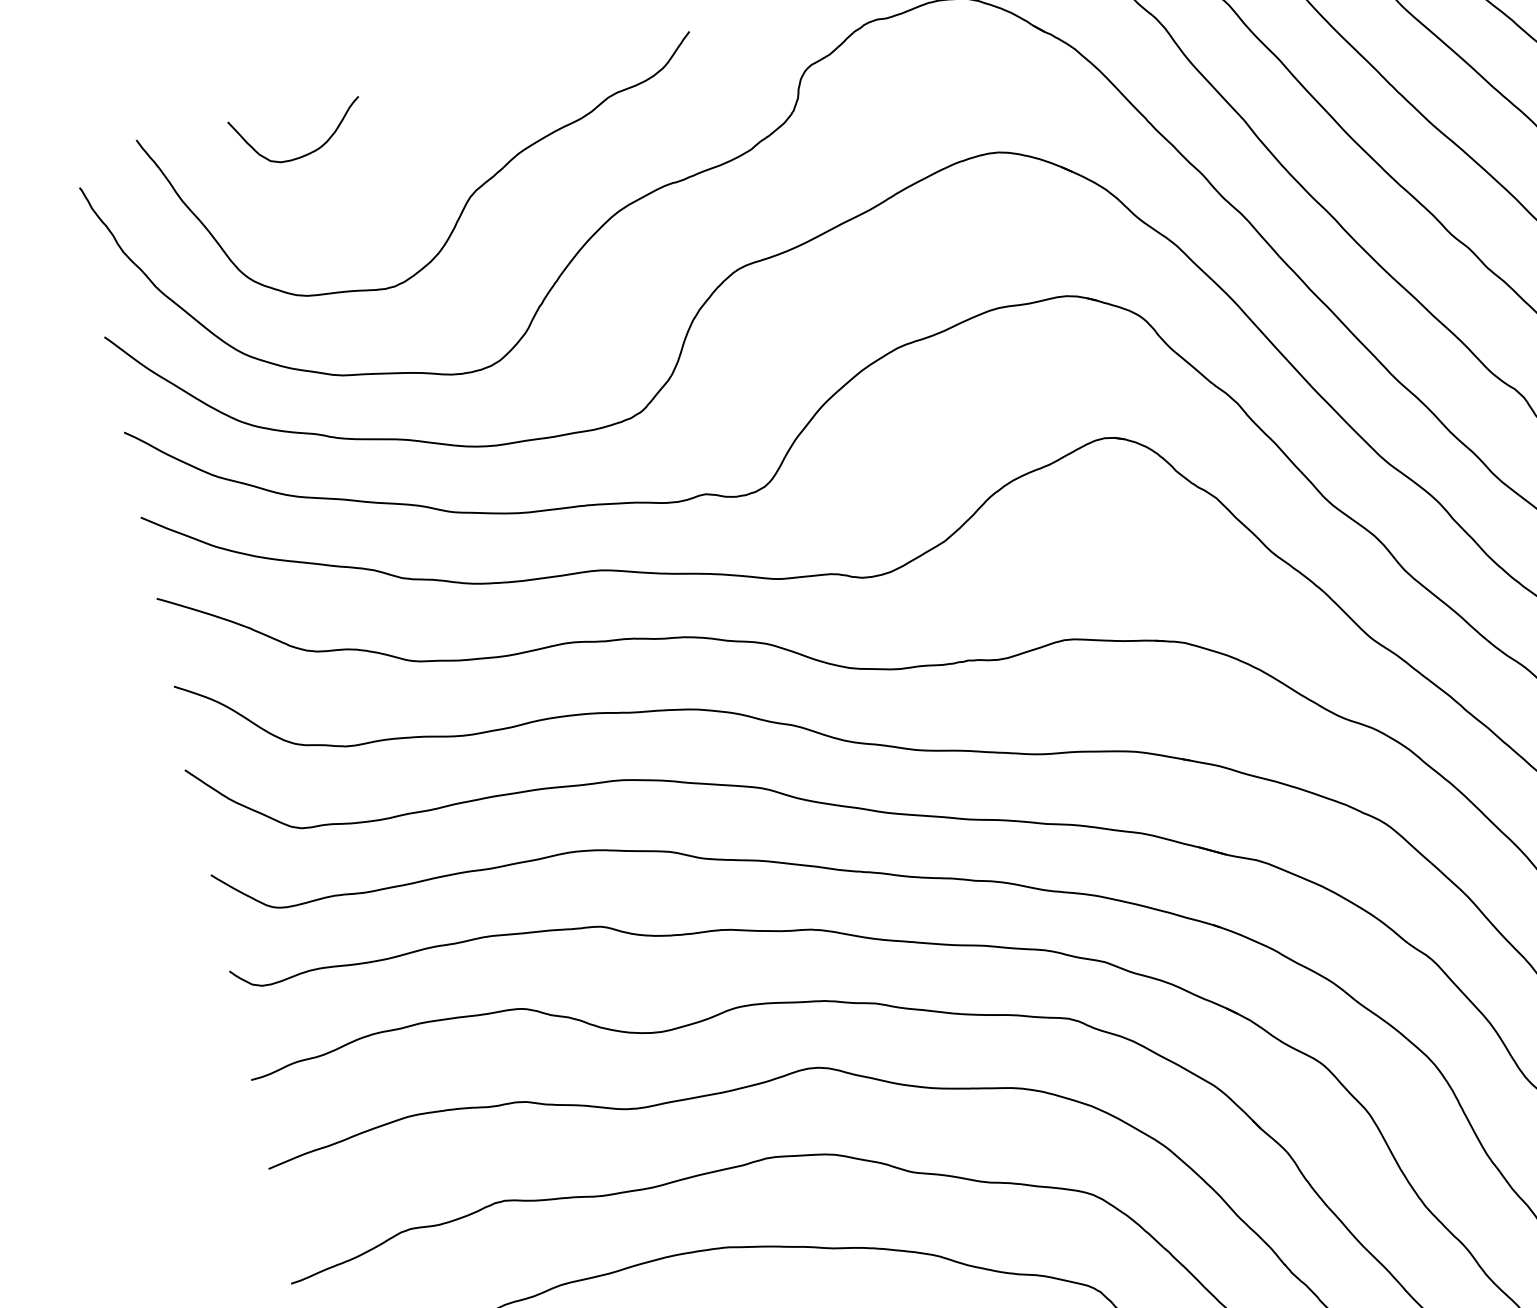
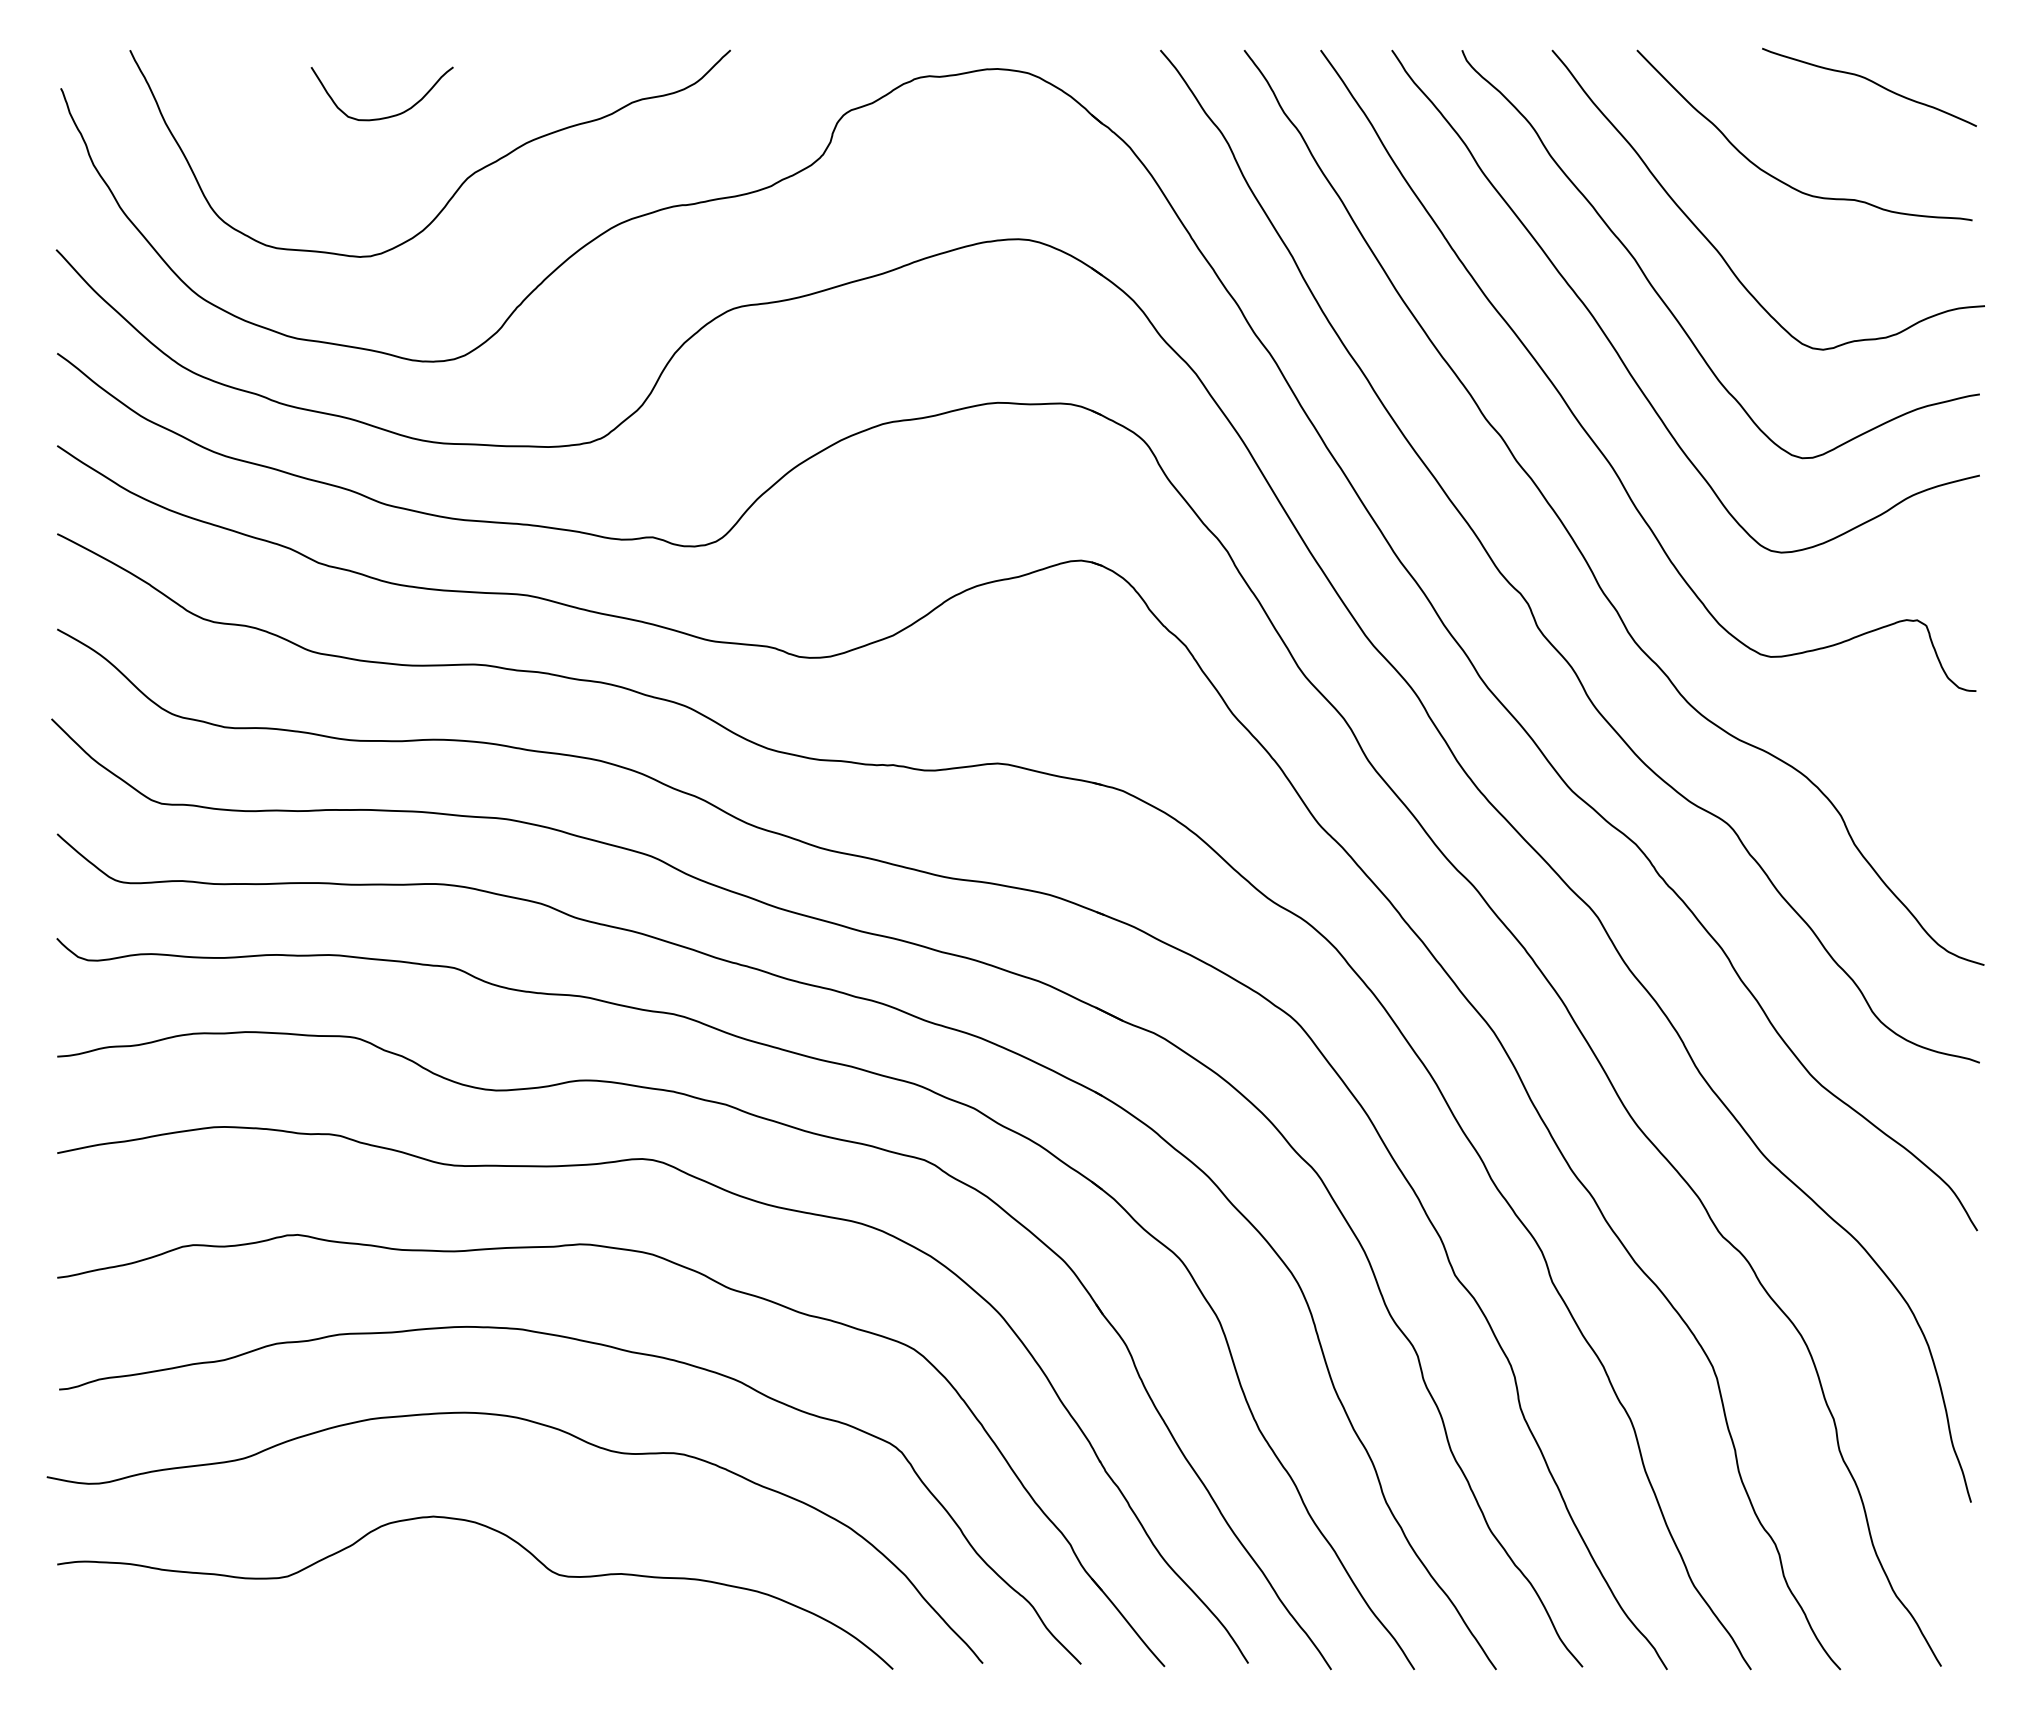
curve: (305, 153) -> (386, 116), moved

